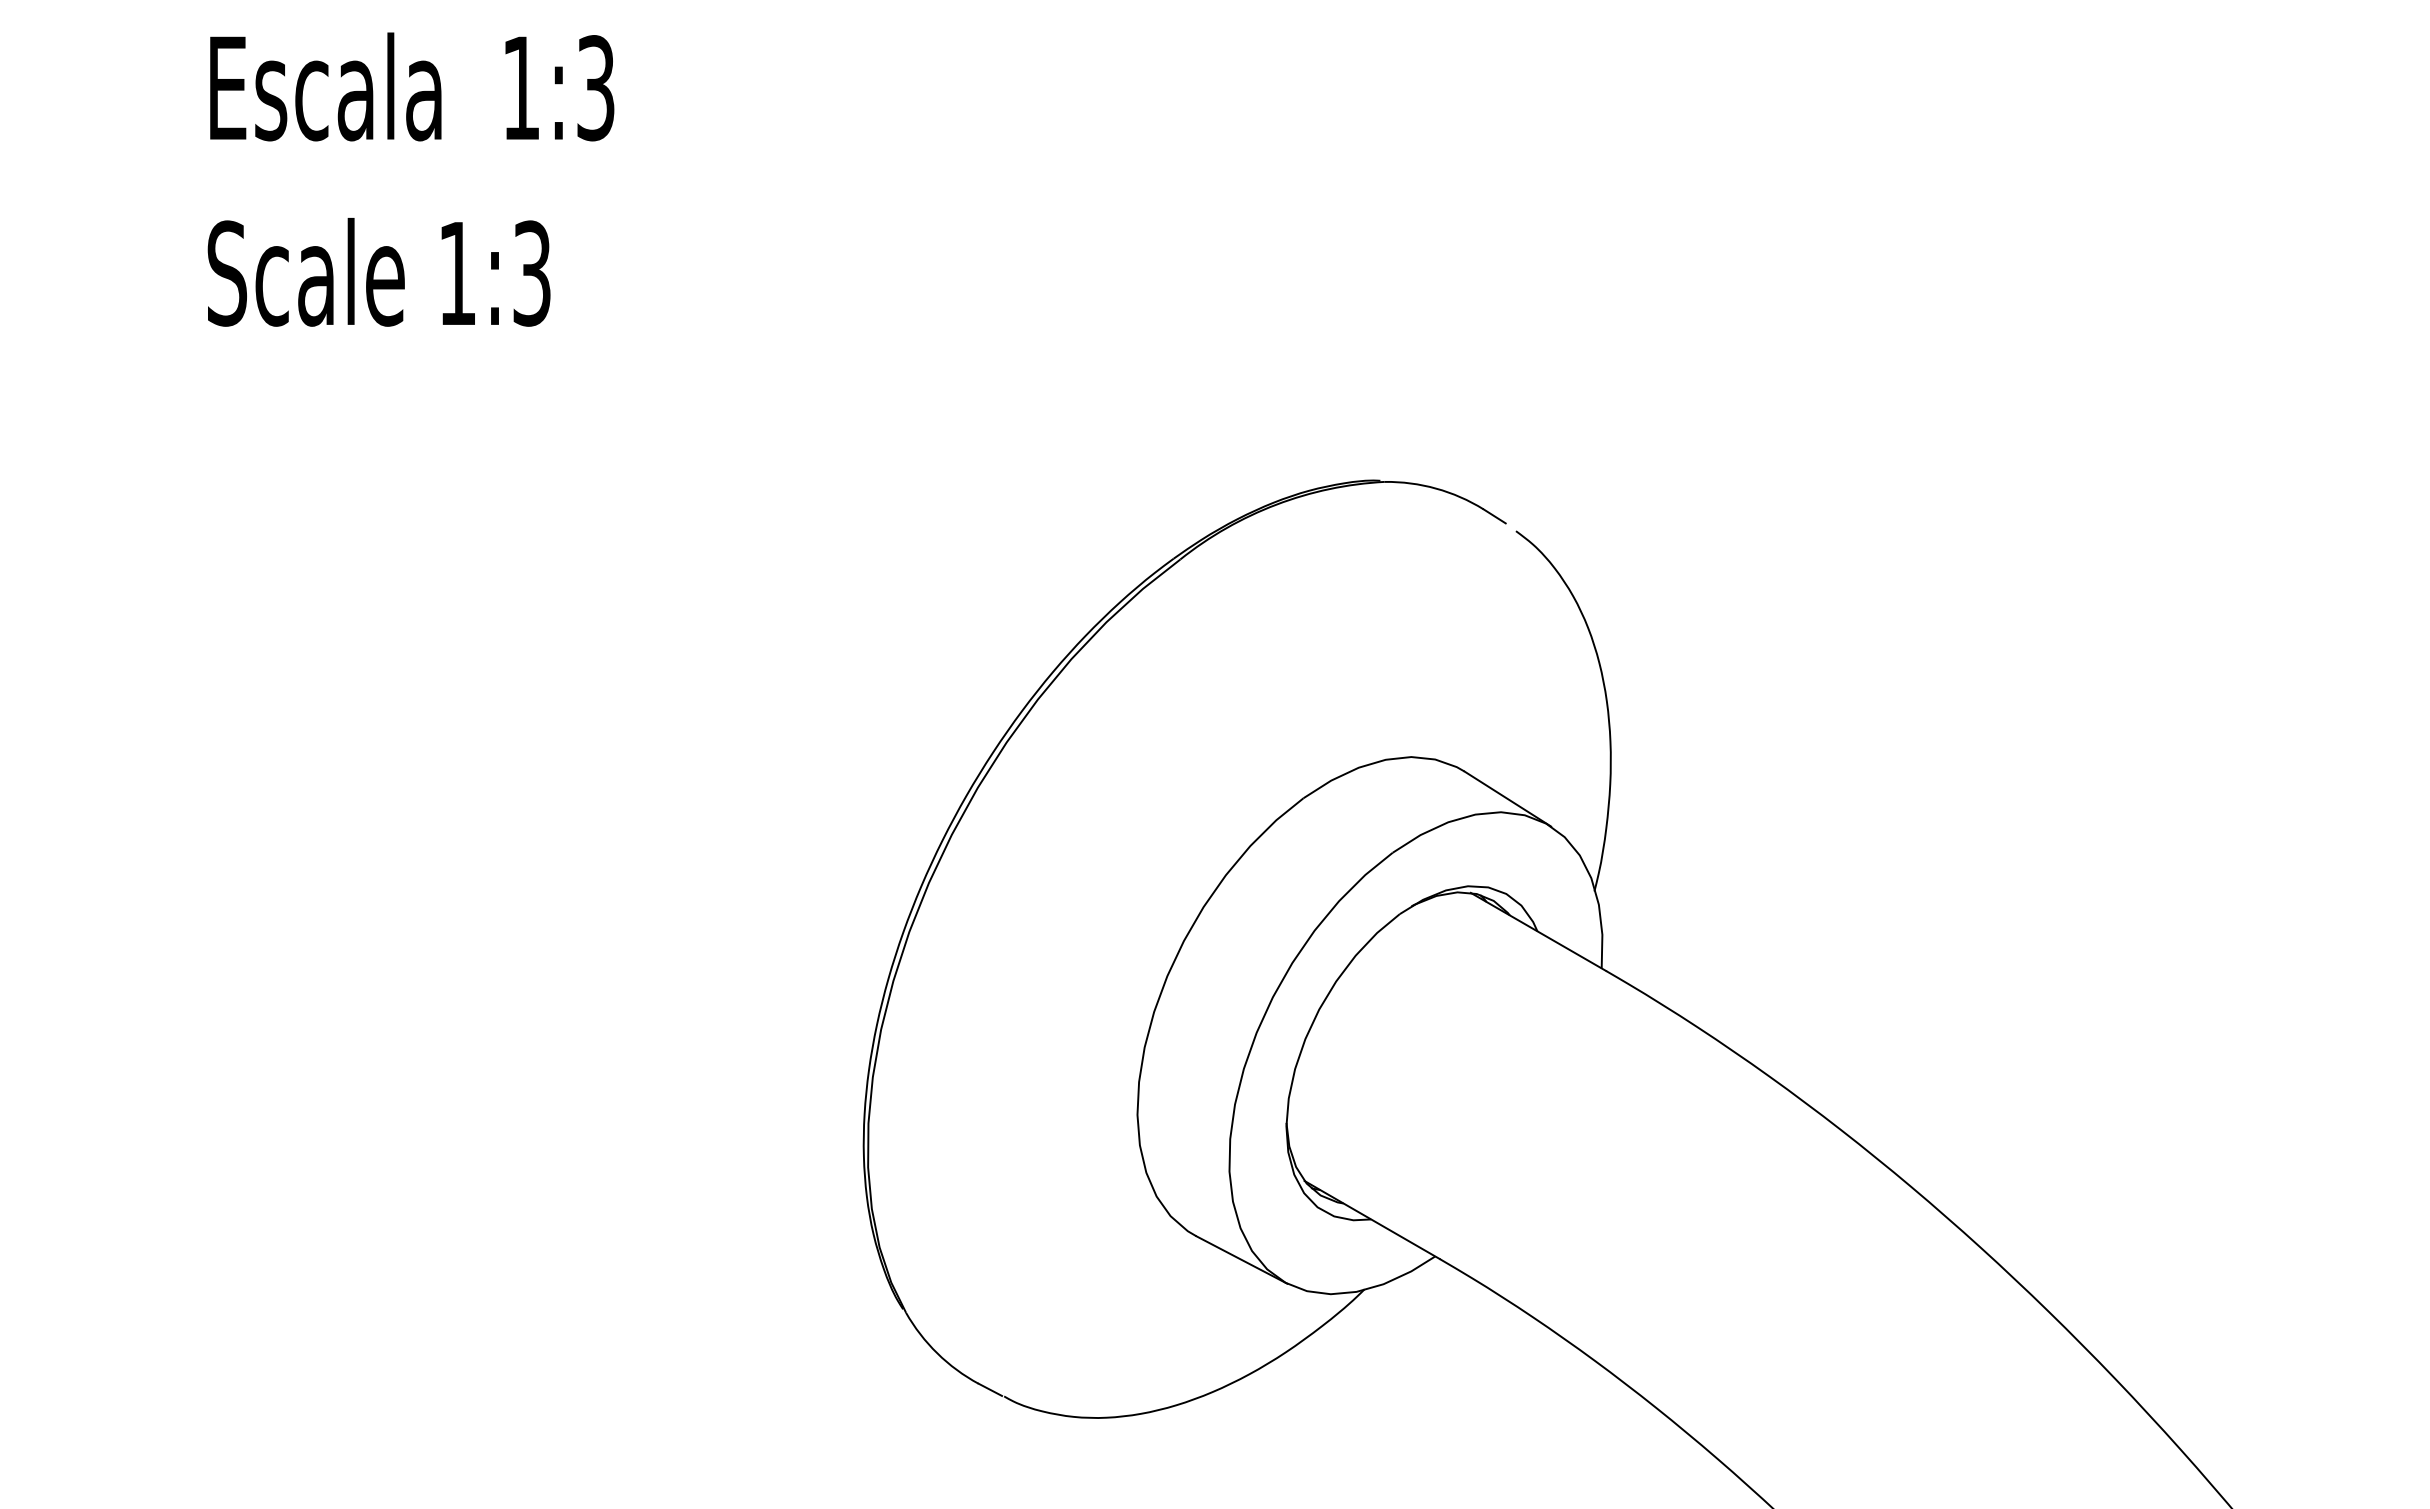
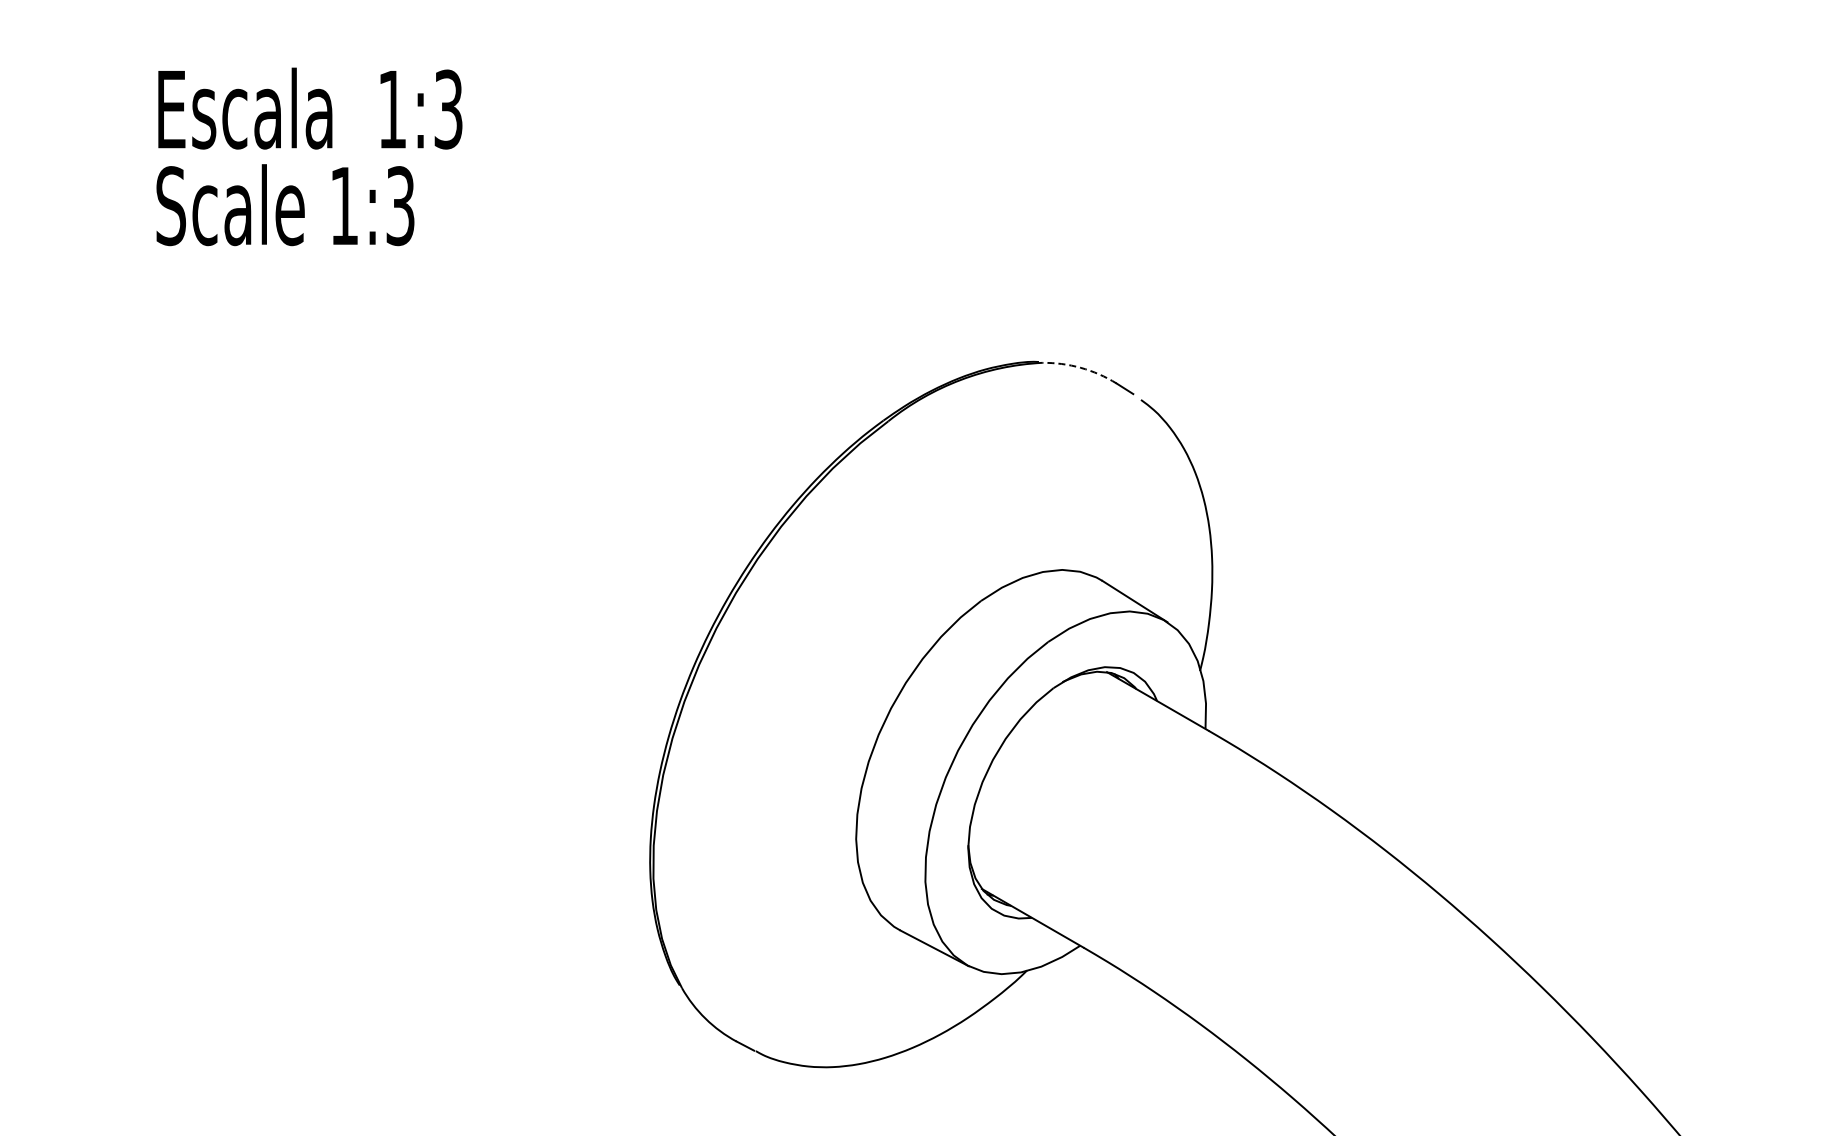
text: (412, 86) -> (310, 108), moved
arc: (1435, 488) -> (1080, 367), solid -> dashed

